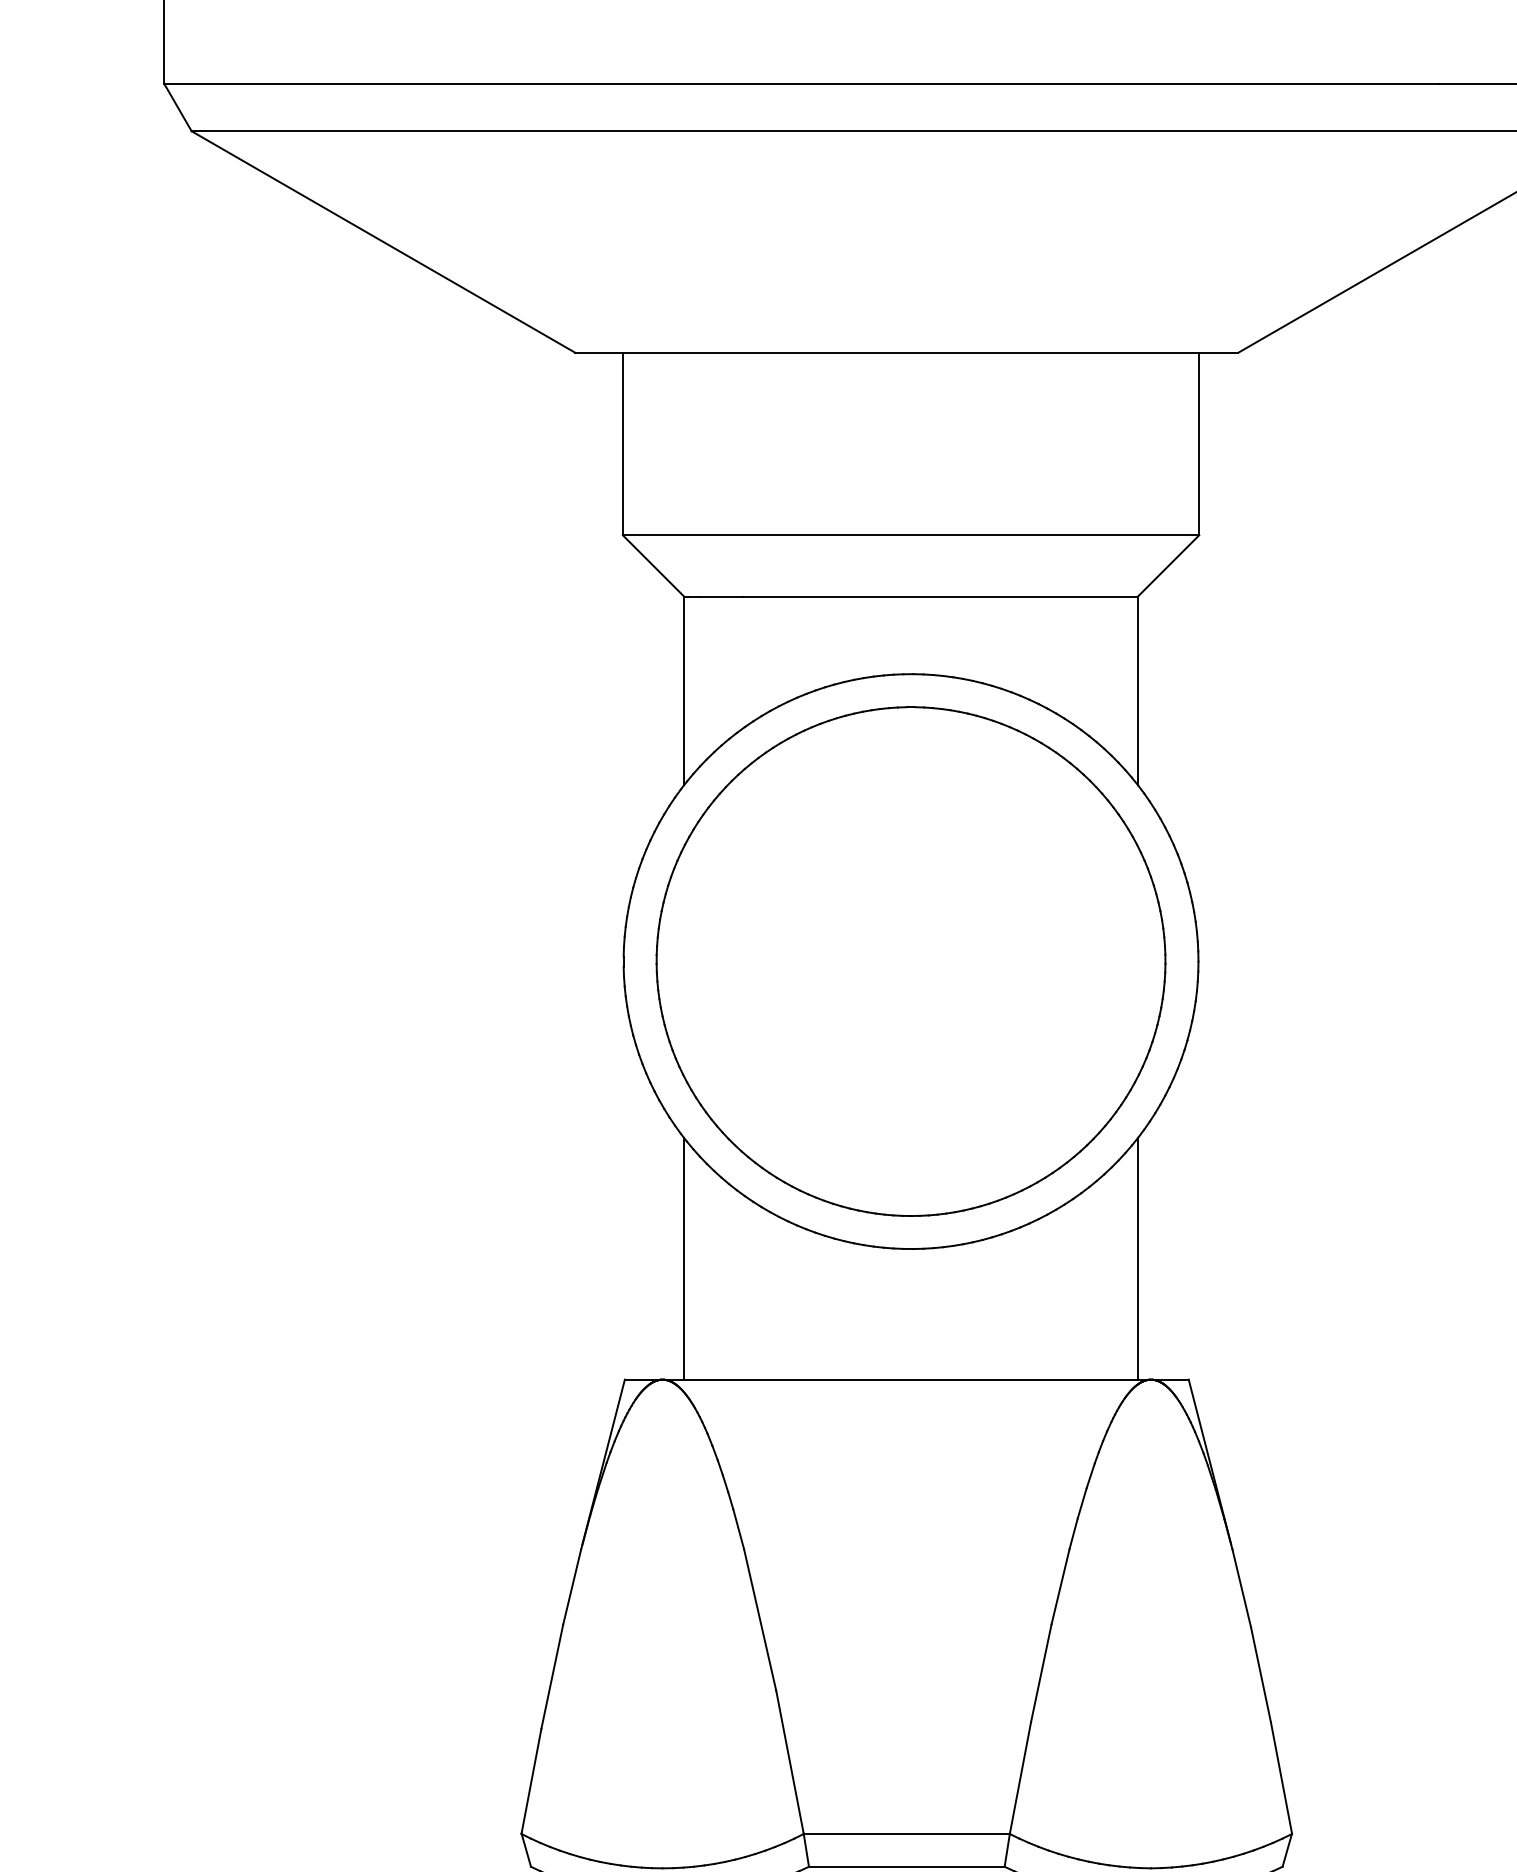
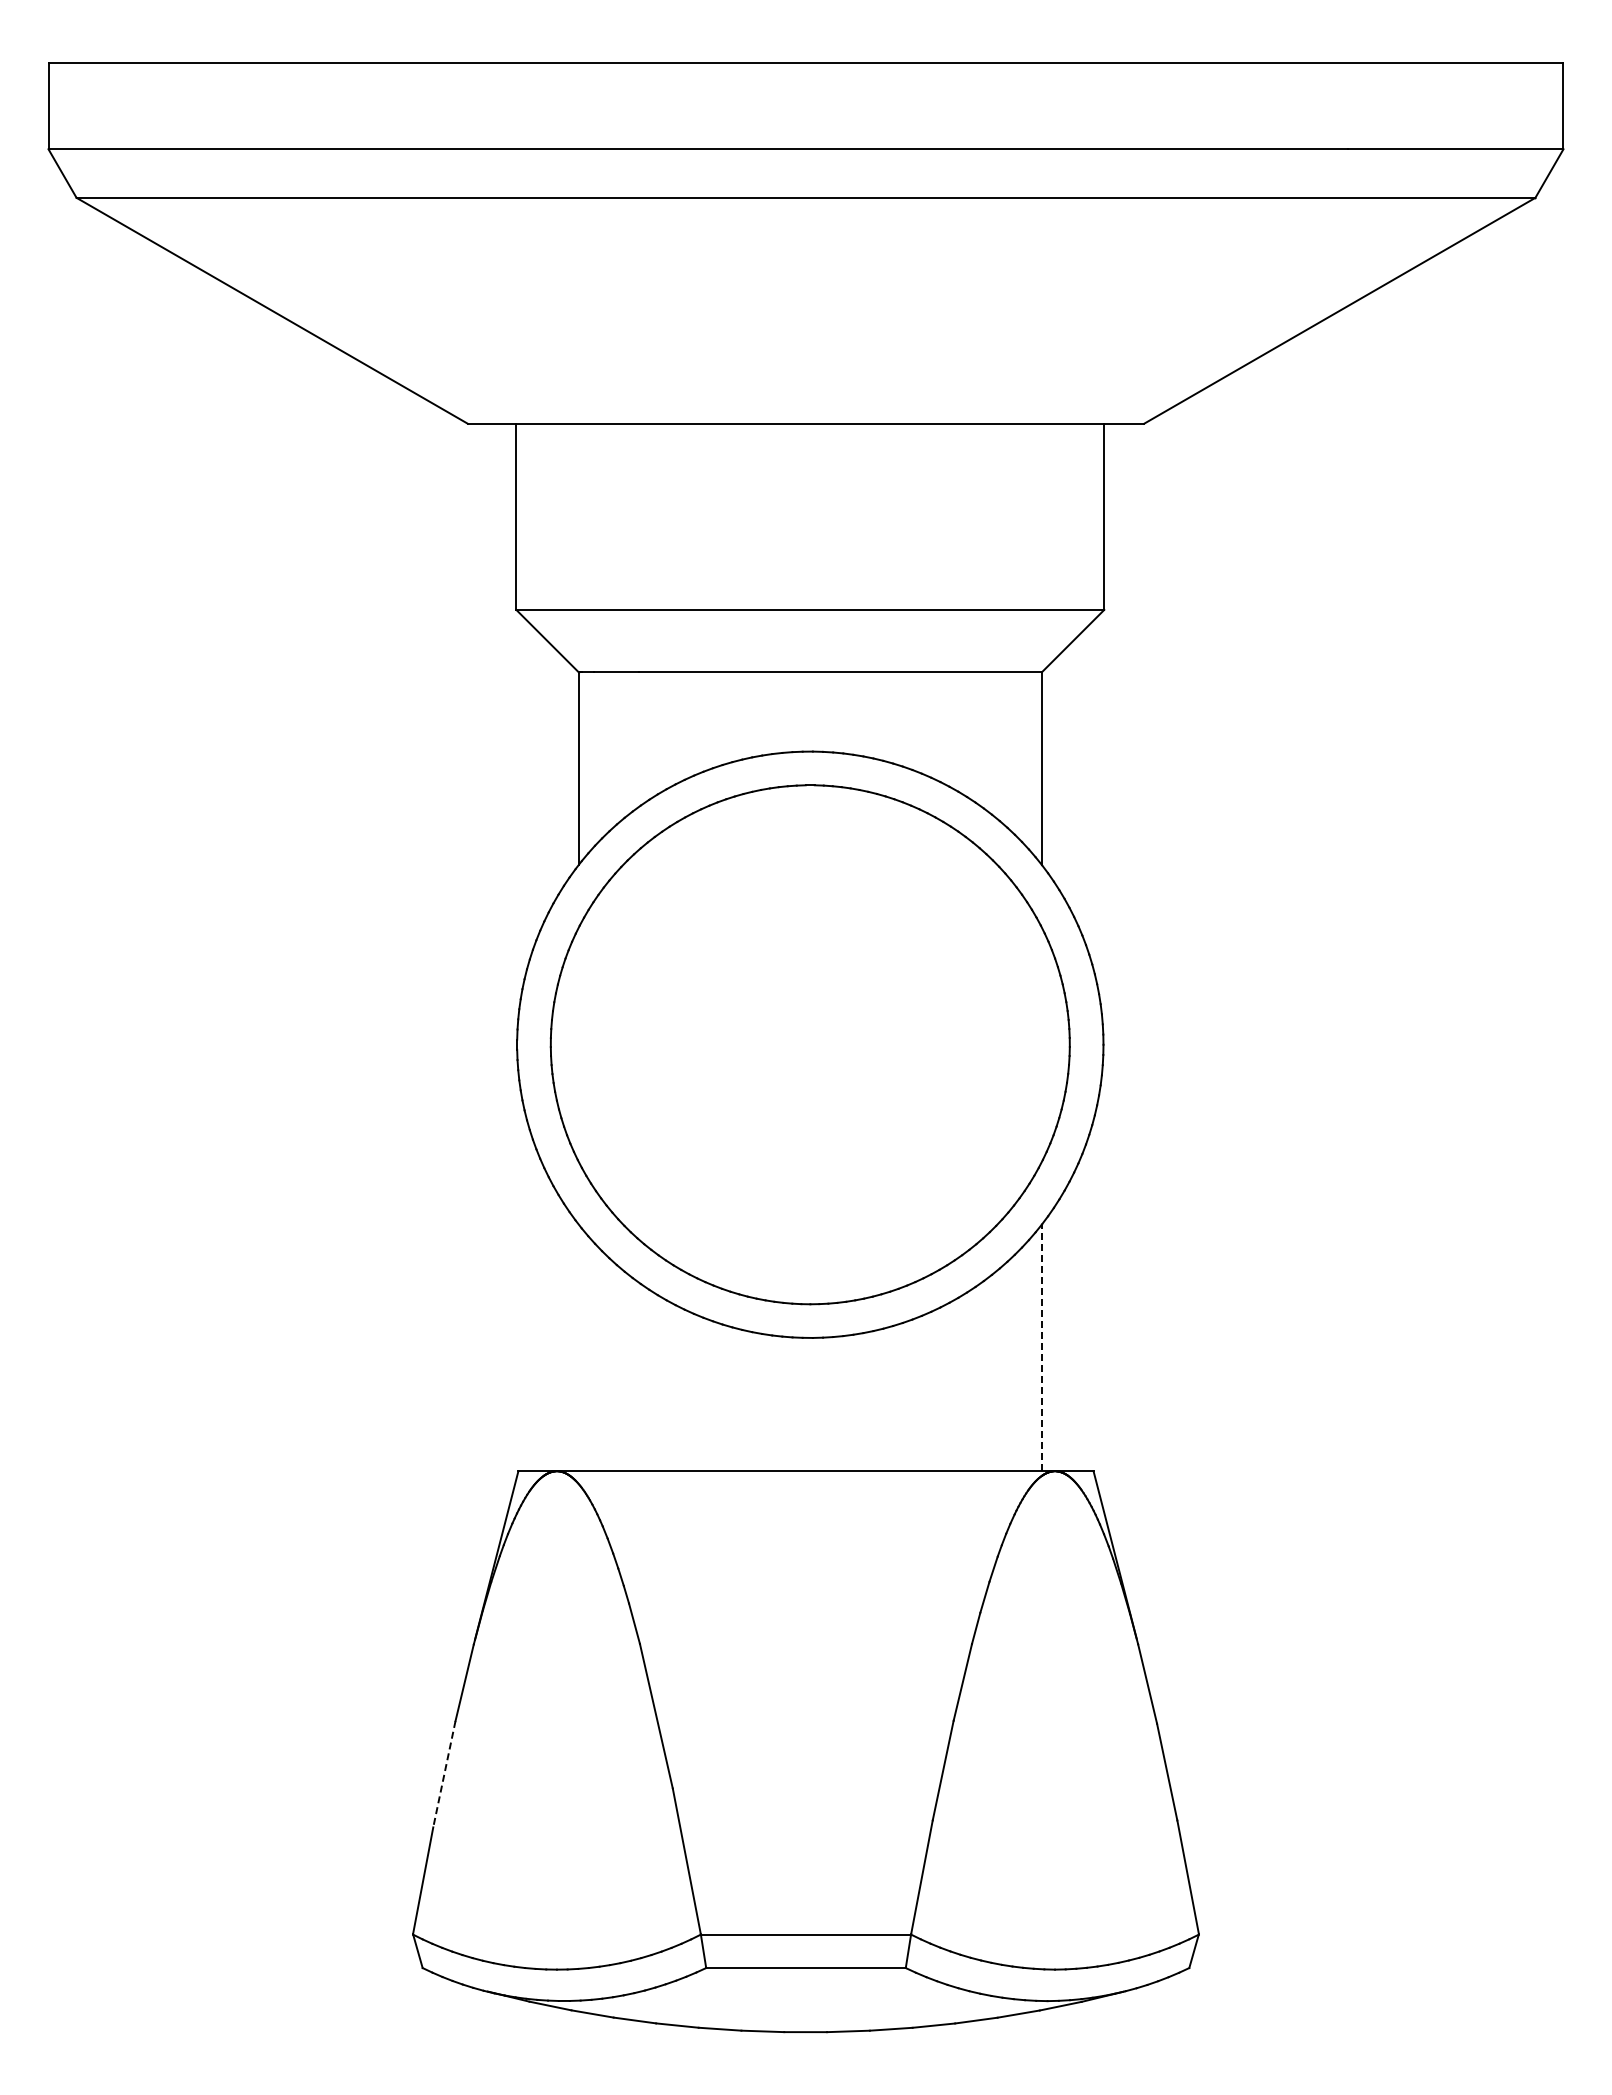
line: (683, 1258) -> (578, 1347), removed
line: (1137, 1258) -> (1041, 1347), solid -> dashed
line: (552, 1677) -> (444, 1774), solid -> dashed

